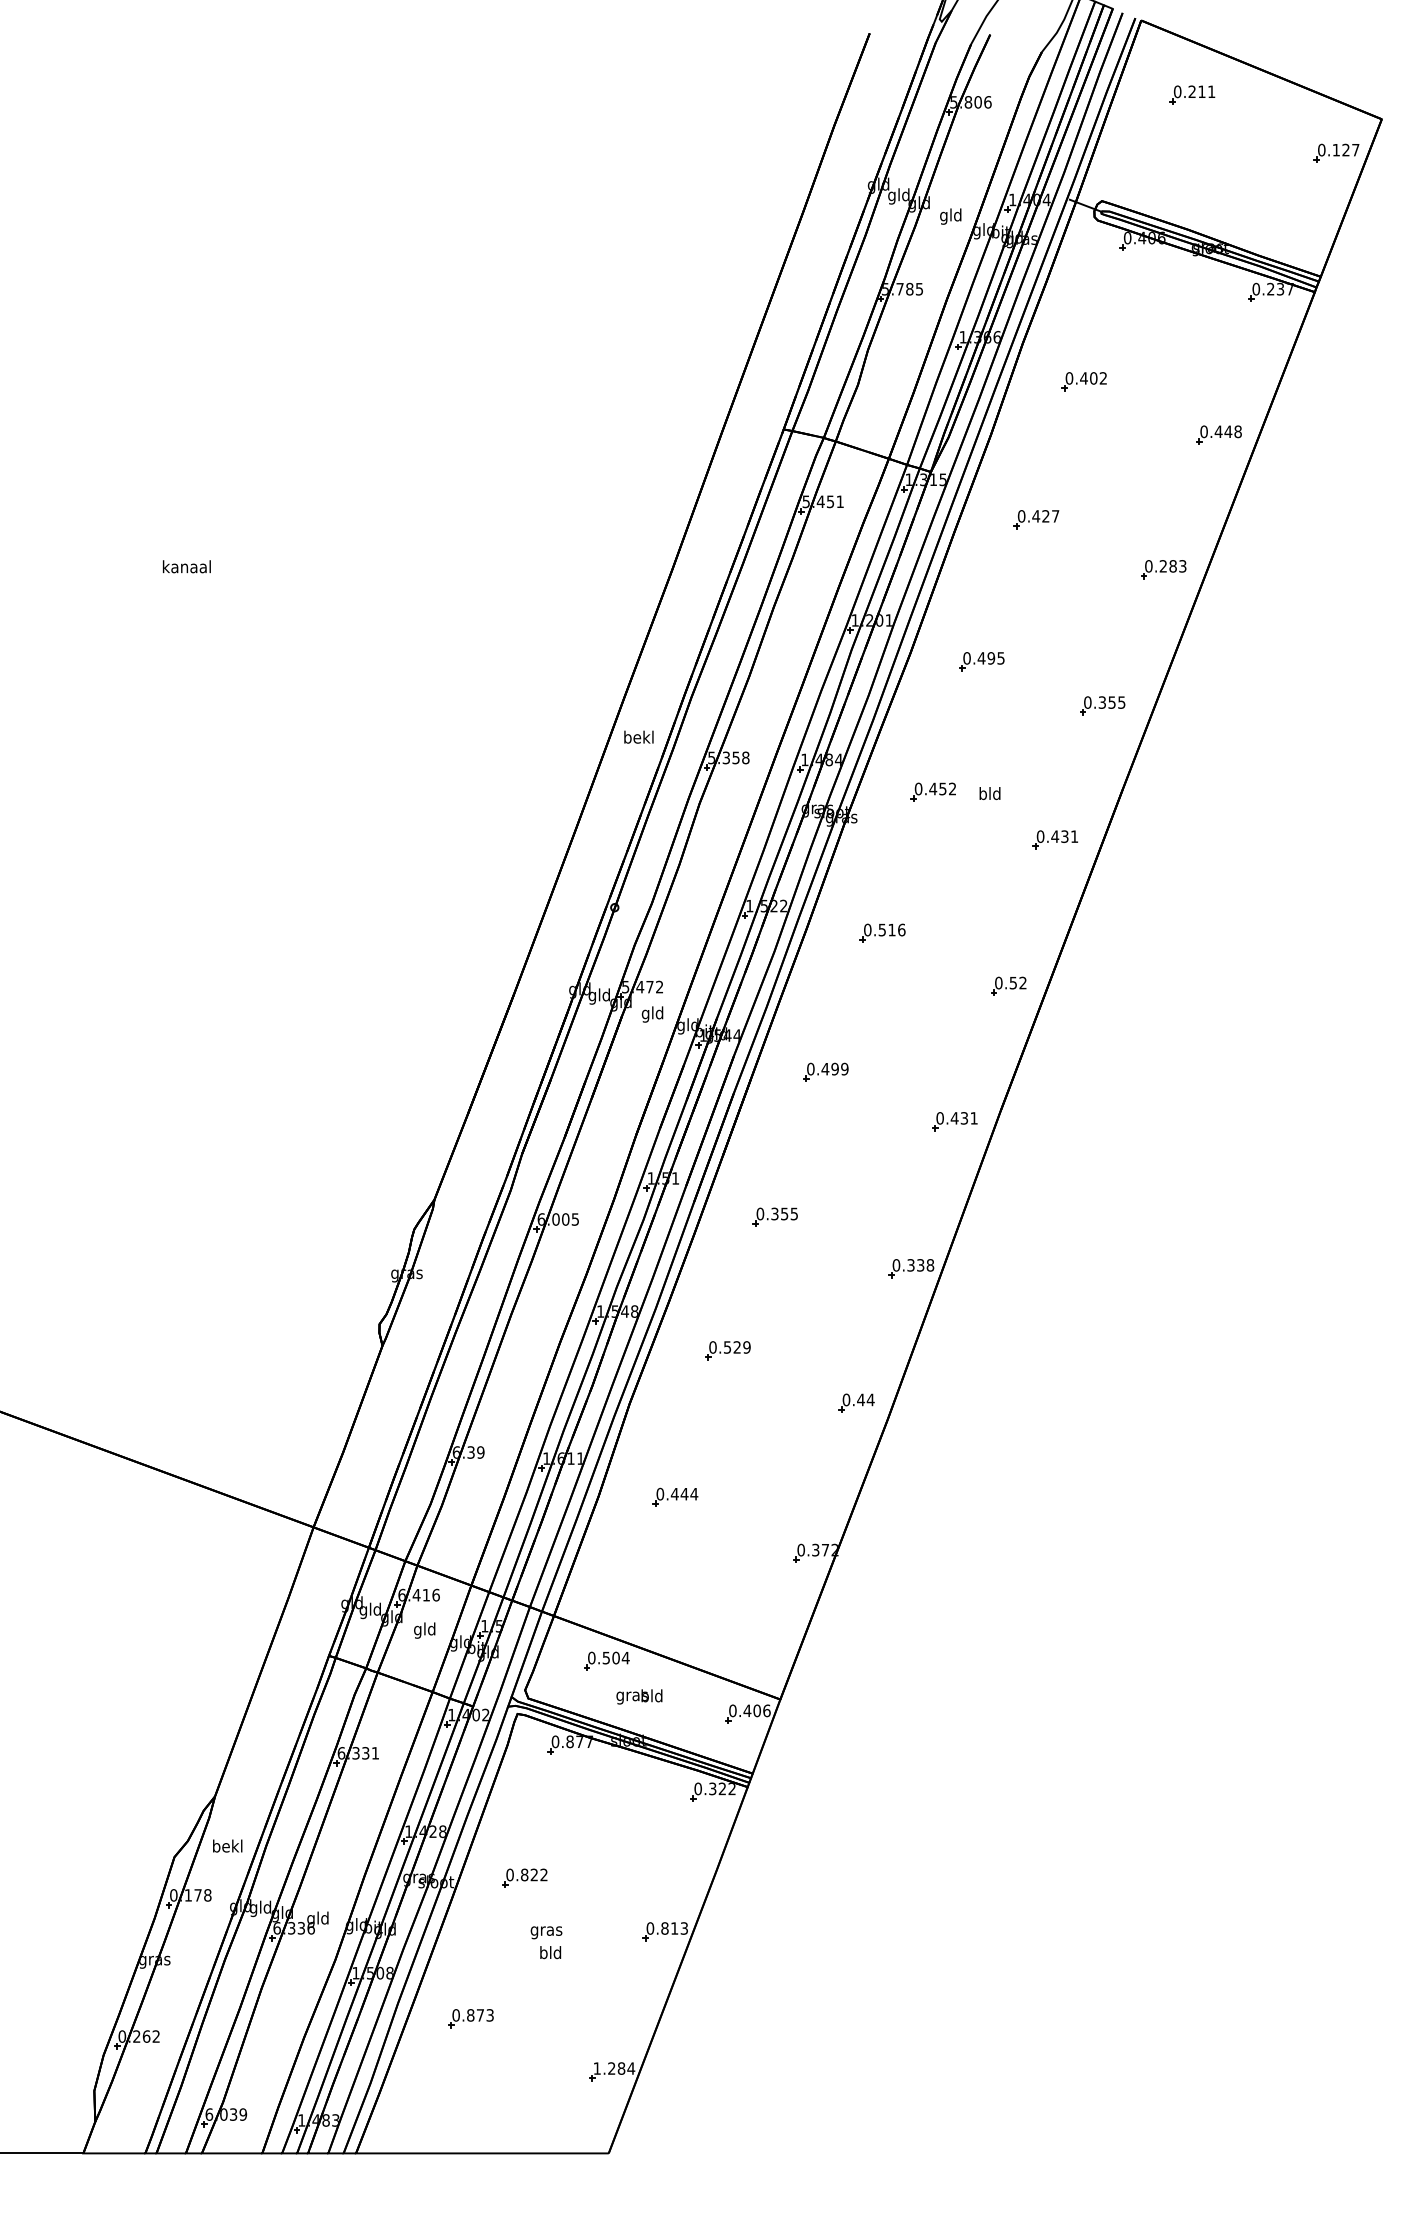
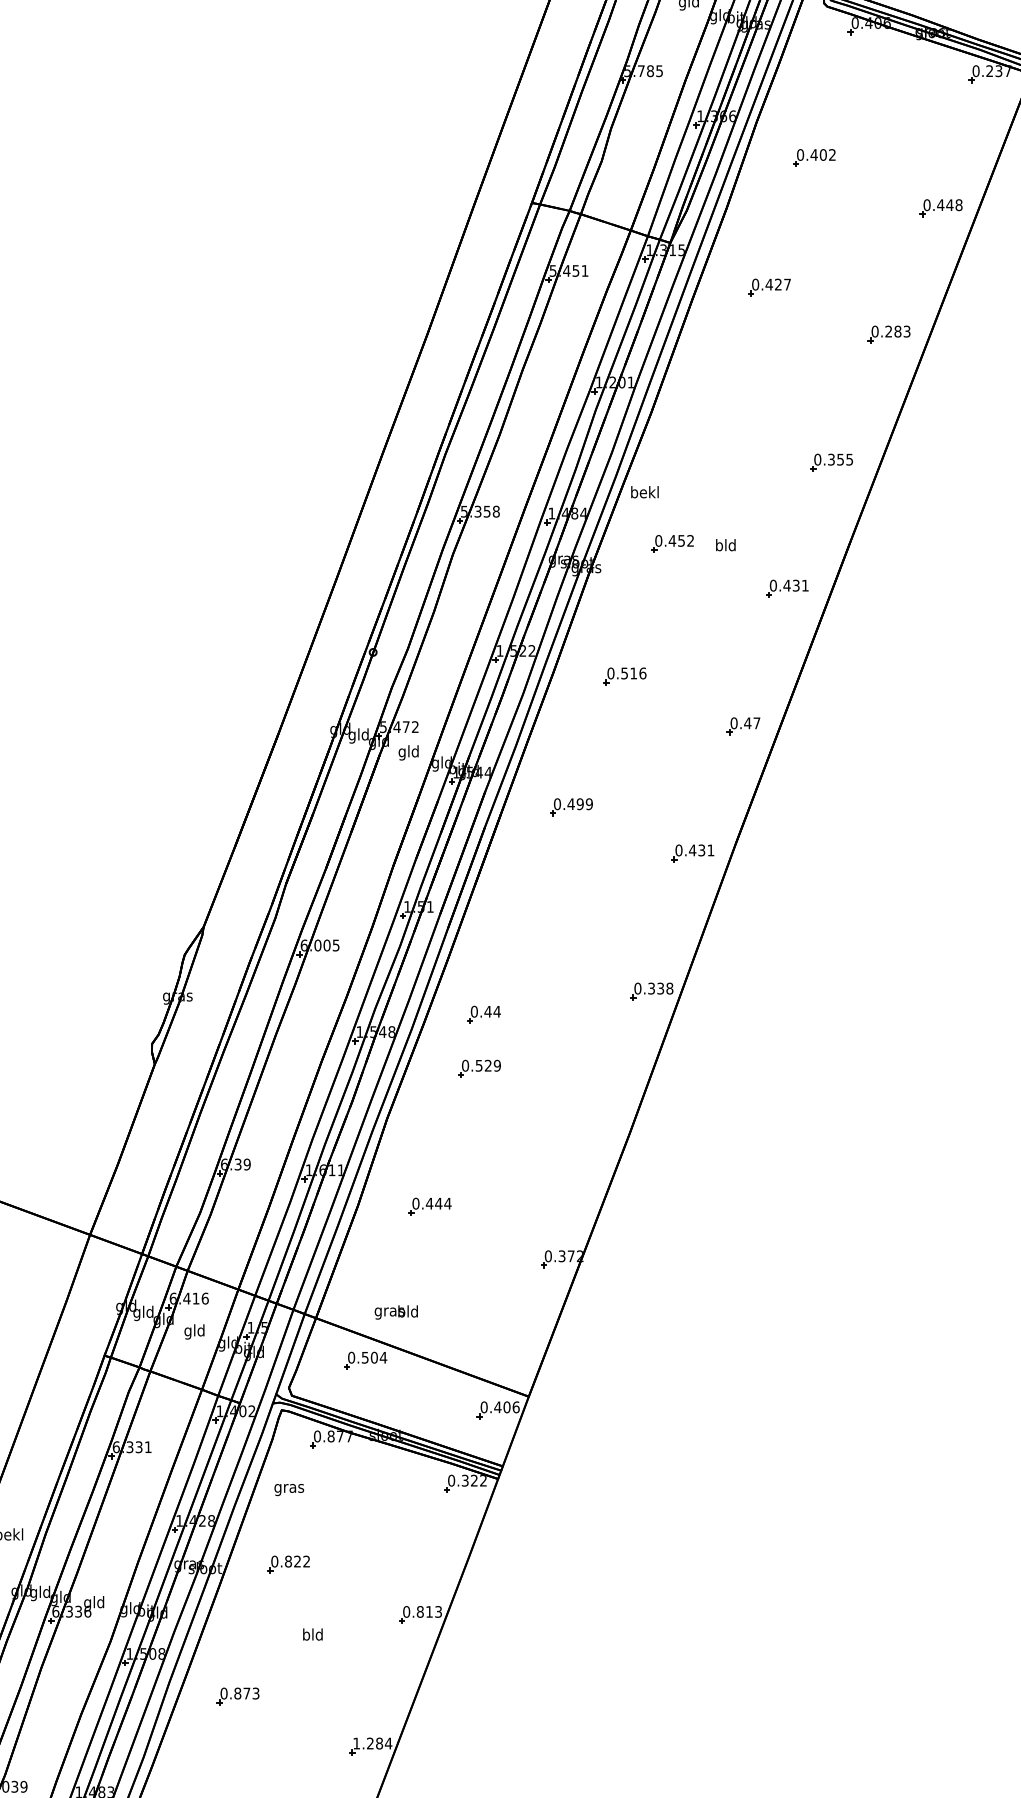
part: (981, 661) -> (717, 421), removed
text: (638, 736) -> (644, 491), moved
text: (1017, 982) -> (751, 722), 0.52 -> 0.47
part: (774, 1216) -> (523, 942), removed
part: (856, 1402) -> (483, 1014), moved
text: (639, 1696) -> (396, 1312), moved
text: (546, 1932) -> (289, 1489), moved

